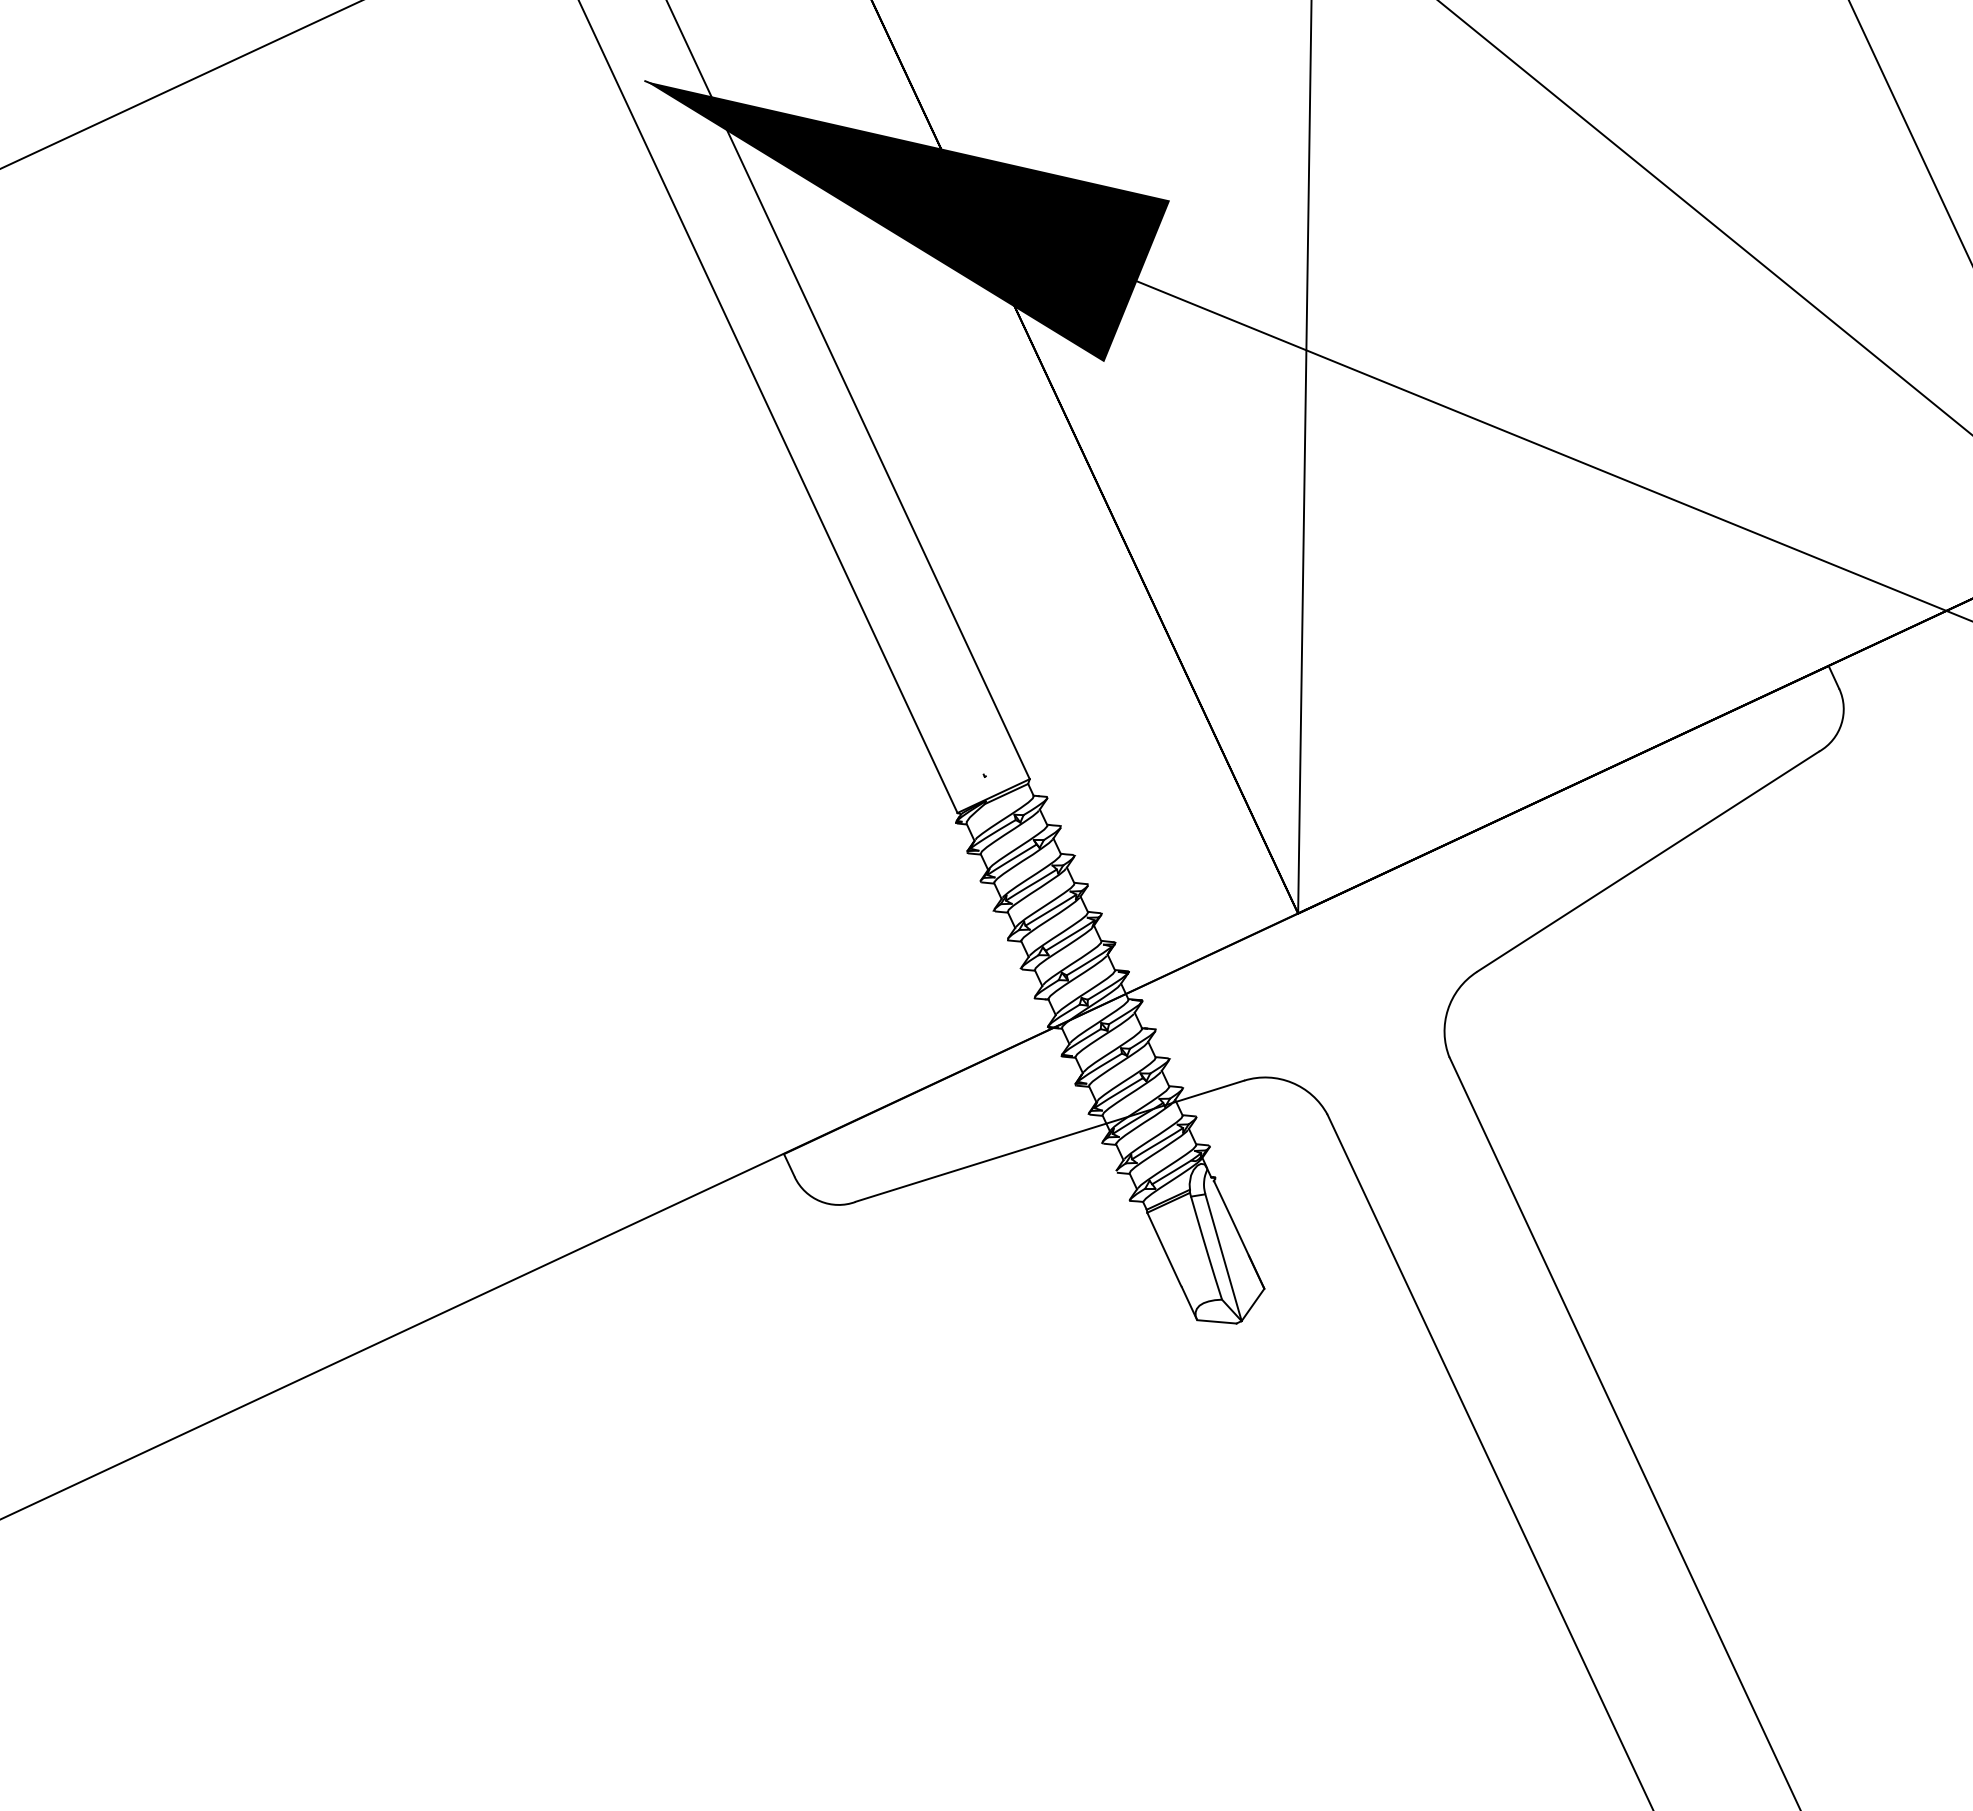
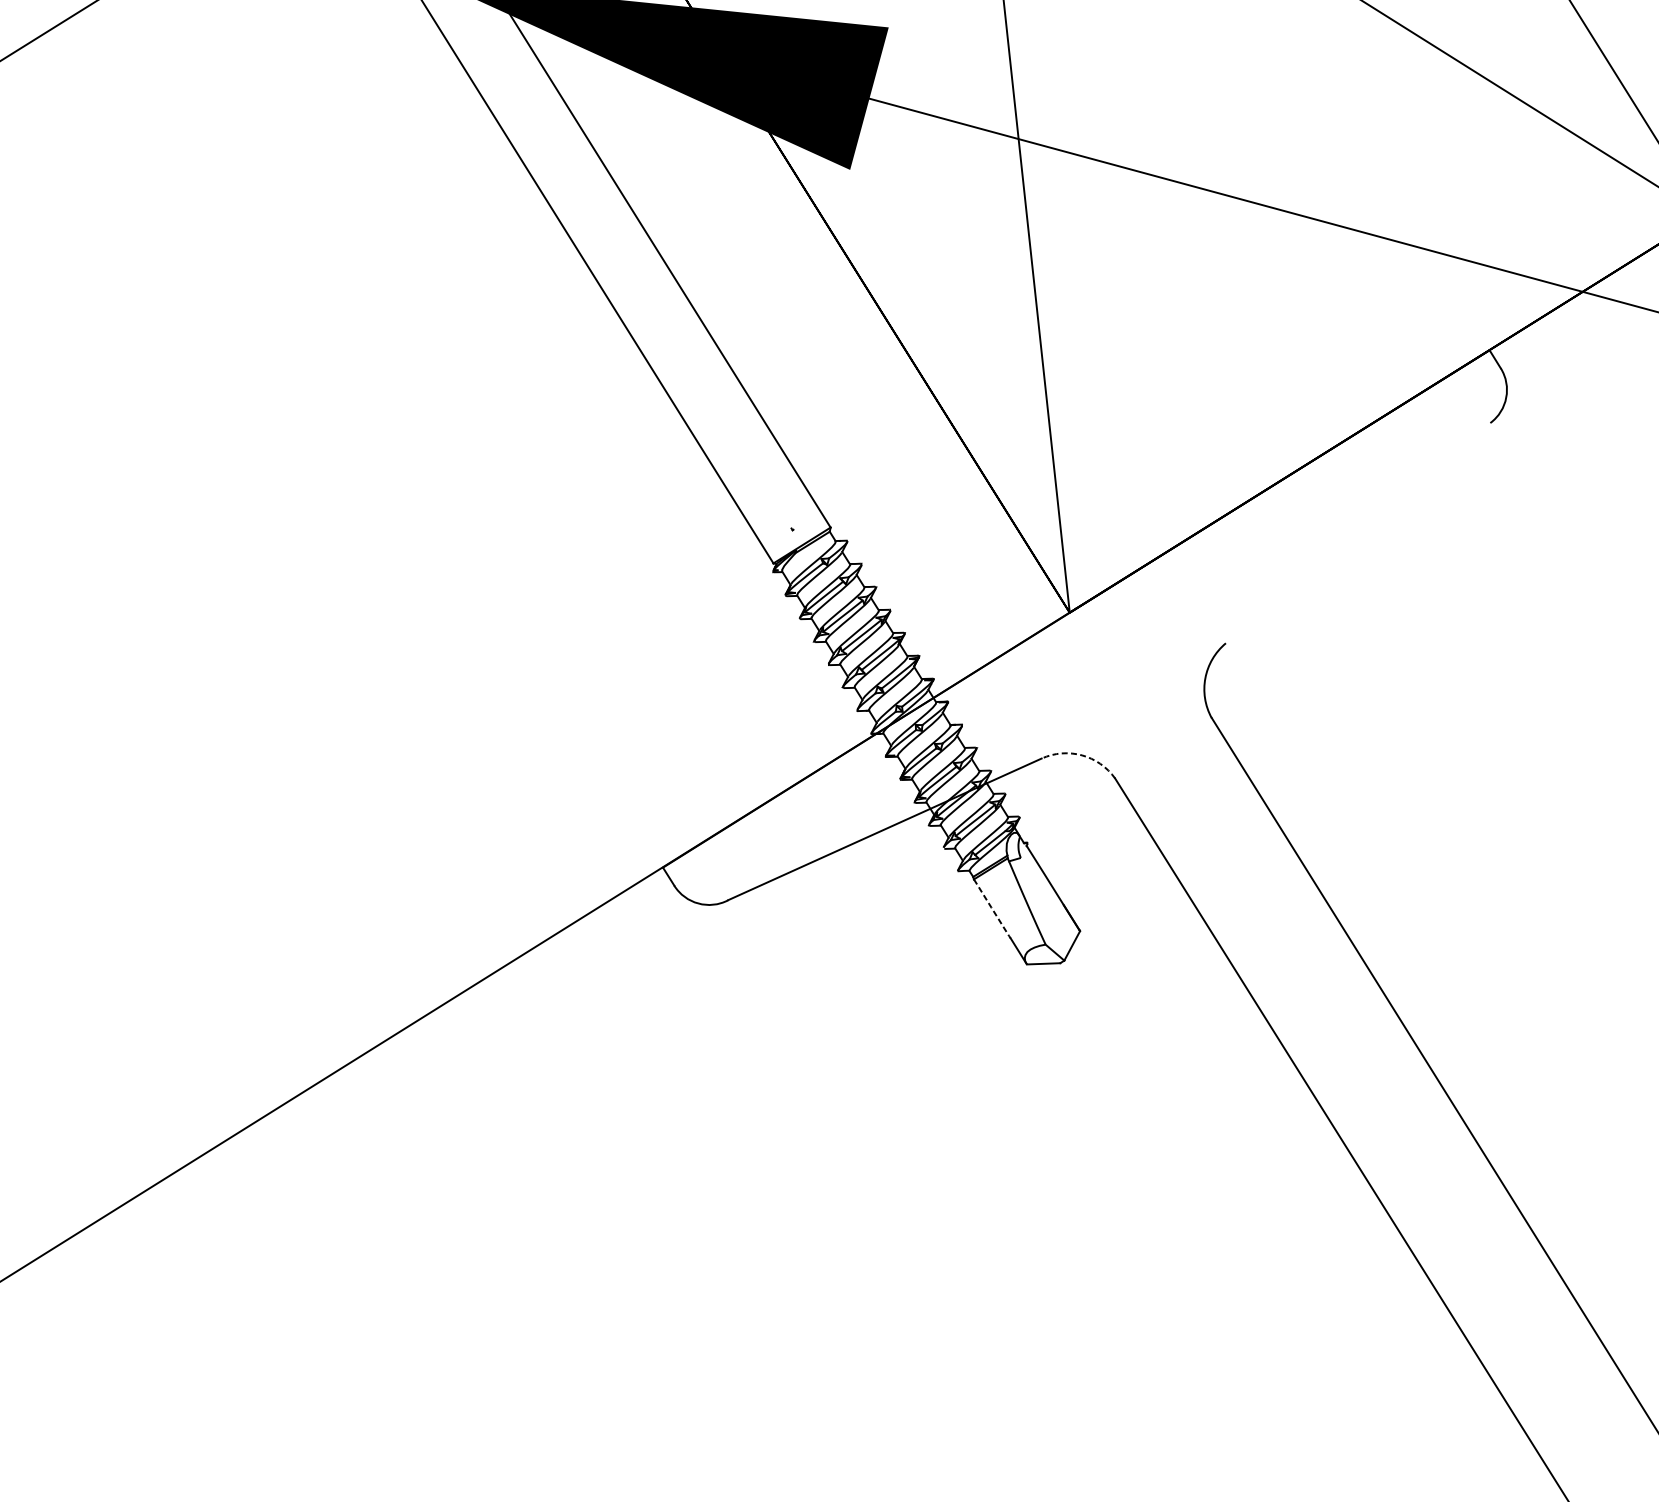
line: (1648, 861) -> (1358, 532), removed
arc: (1291, 1082) -> (1081, 755), solid -> dashed
line: (1164, 1250) -> (992, 909), solid -> dashed
line: (1223, 1257) -> (1042, 909), removed

